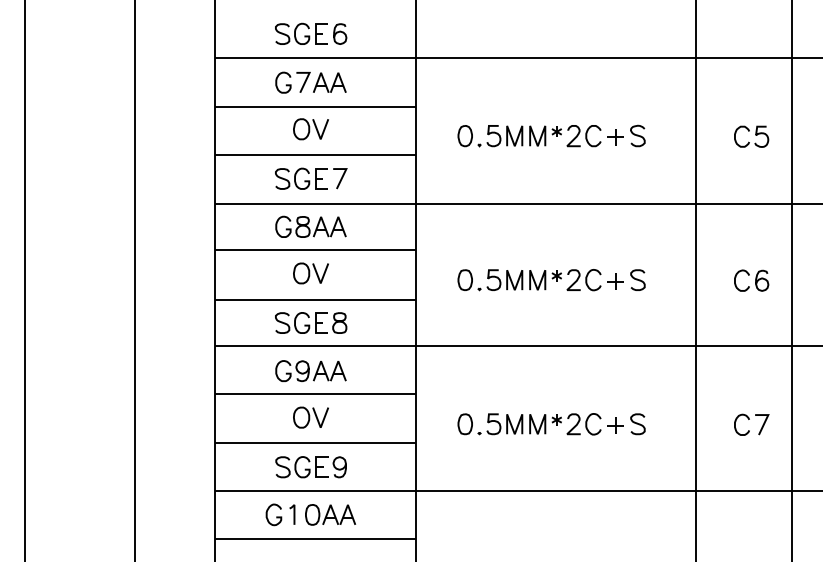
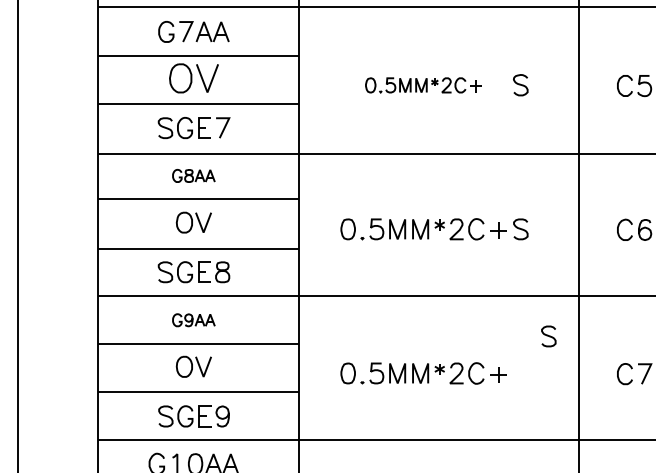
part: (310, 129) -> (193, 78), size x1.4
part: (540, 136) -> (423, 85), size x0.7
part: (310, 226) -> (193, 175), size x0.6
part: (310, 370) -> (193, 319), size x0.6
curve: (637, 424) -> (548, 336), moved

